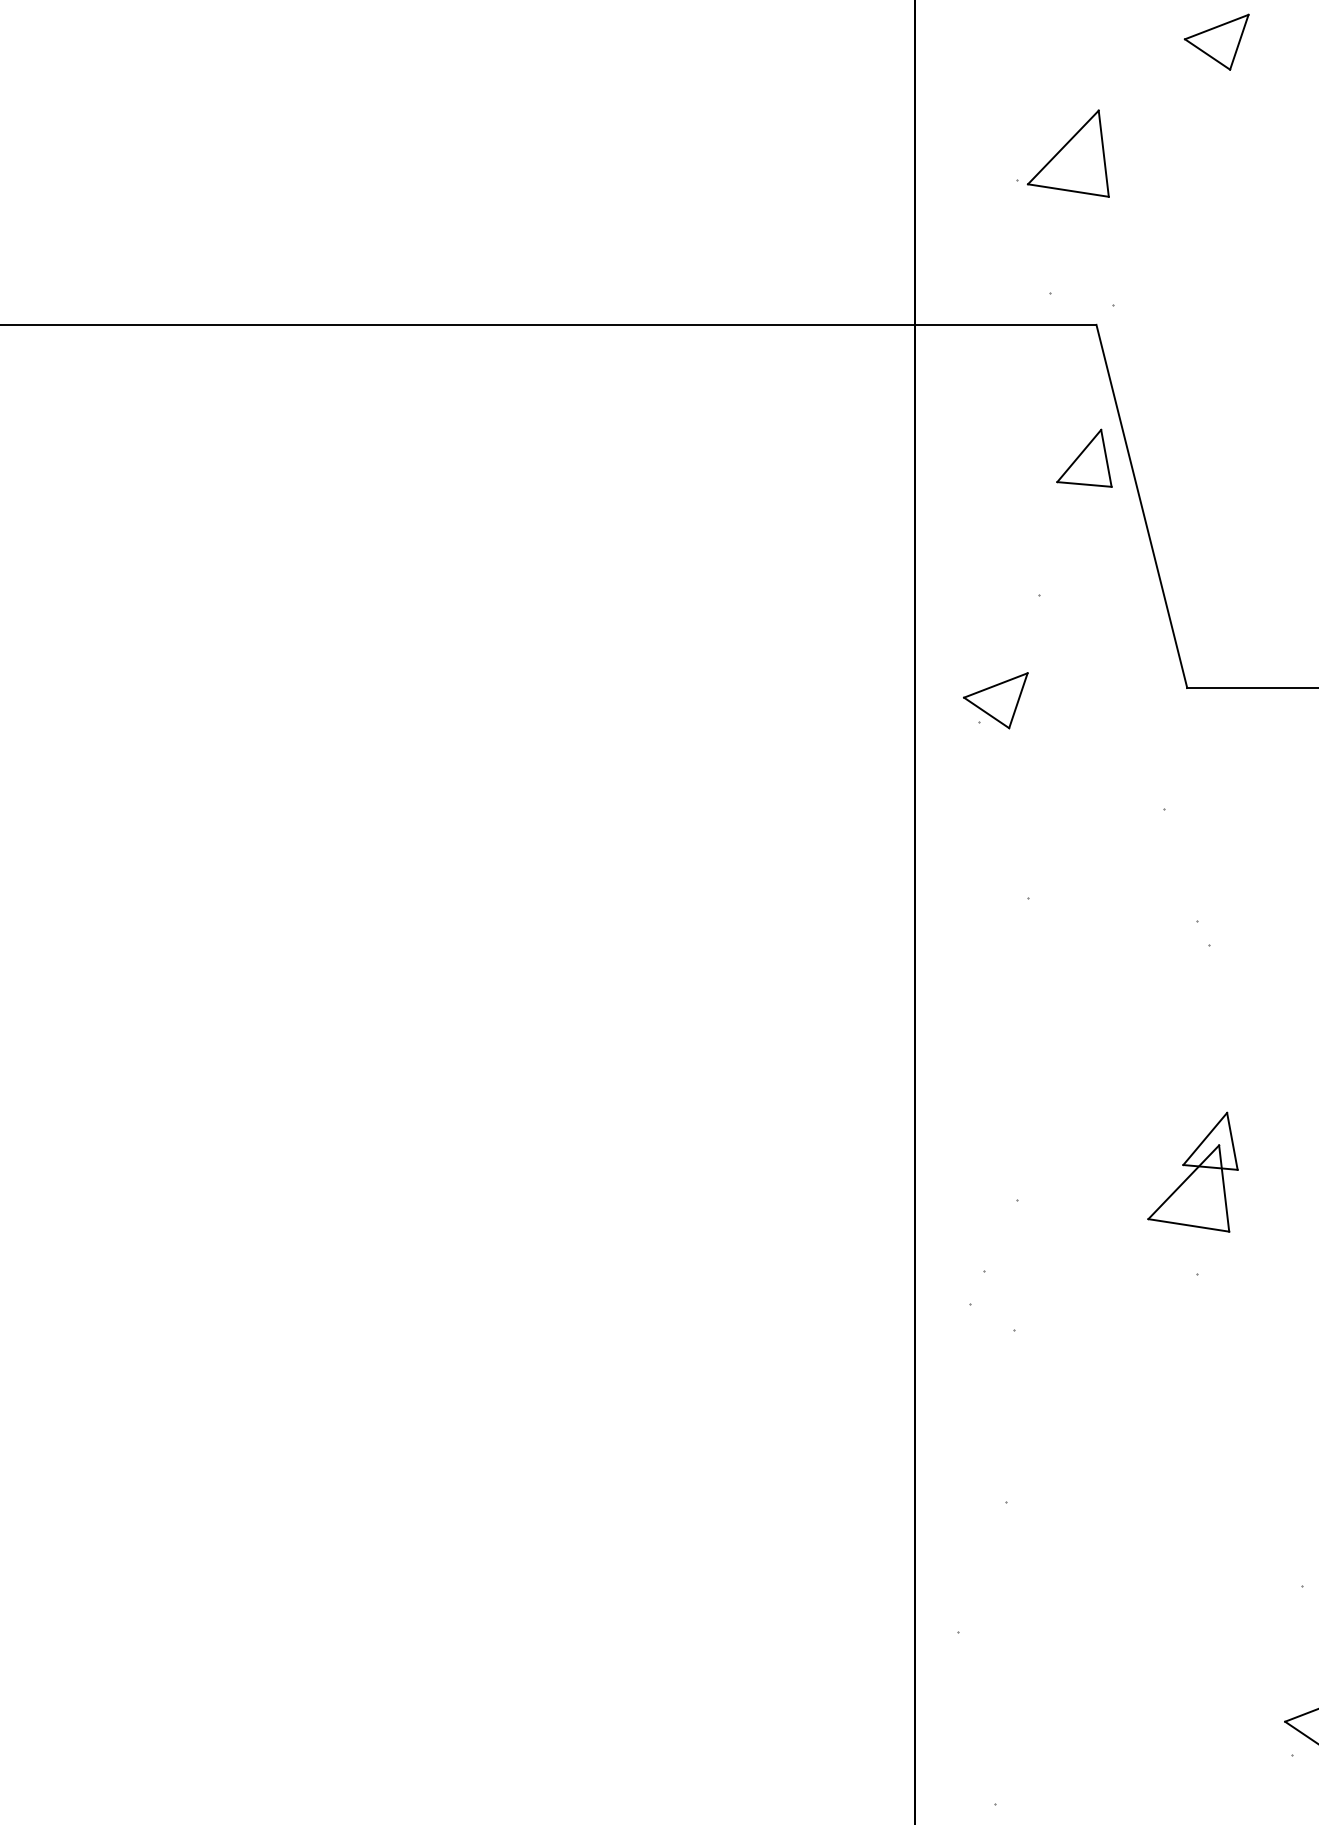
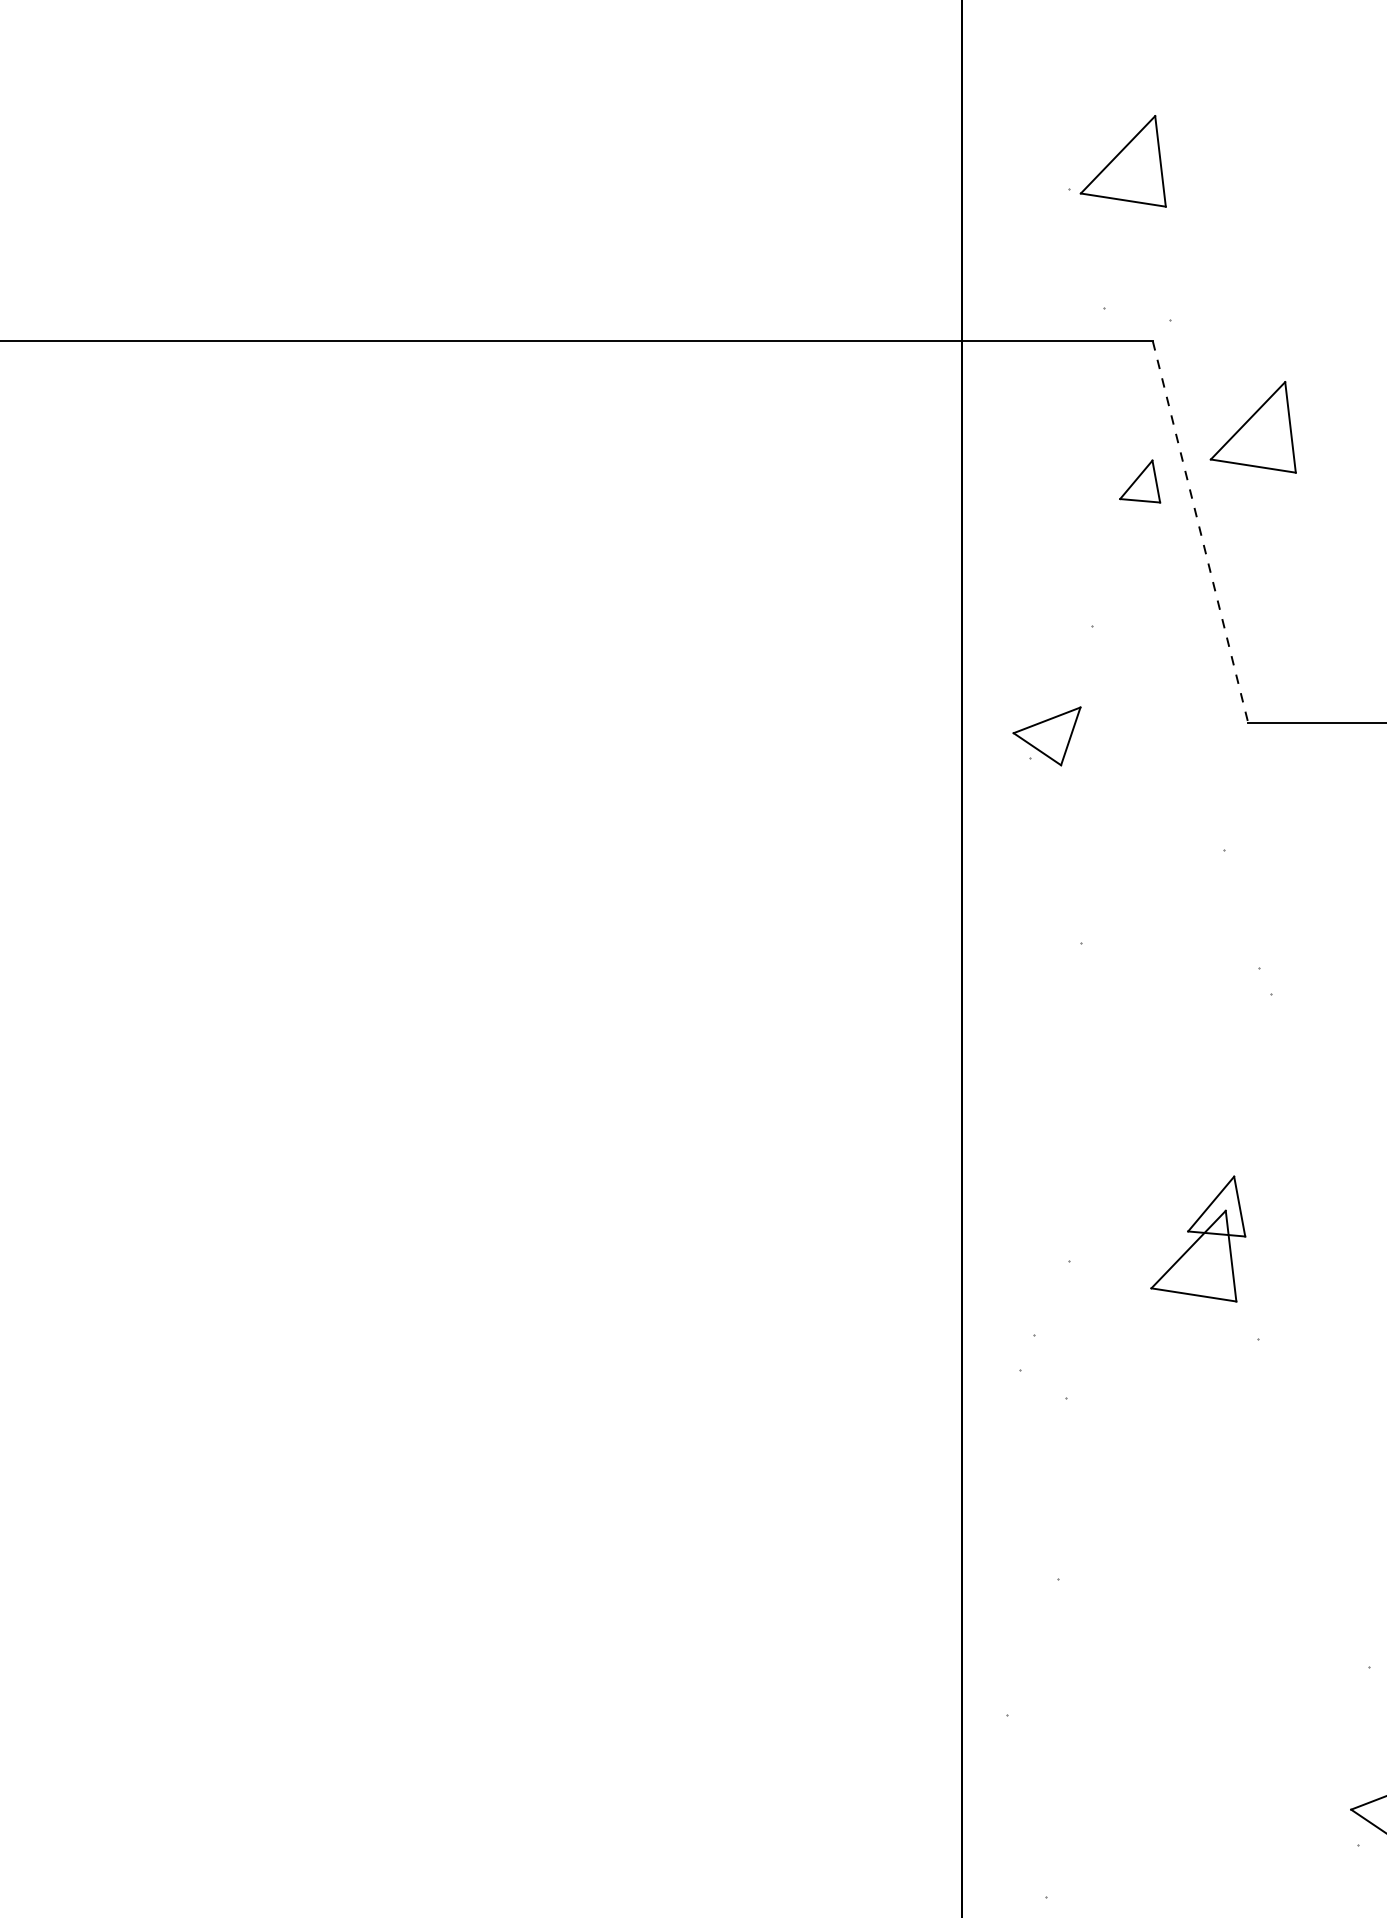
part: (1216, 42) -> (1278, 44), removed
part: (1191, 406) -> (1252, 427), added
part: (1083, 458) -> (1139, 481), size x0.7
line: (1141, 506) -> (1200, 532), solid -> dashed
part: (1193, 1171) -> (1198, 1238), moved

